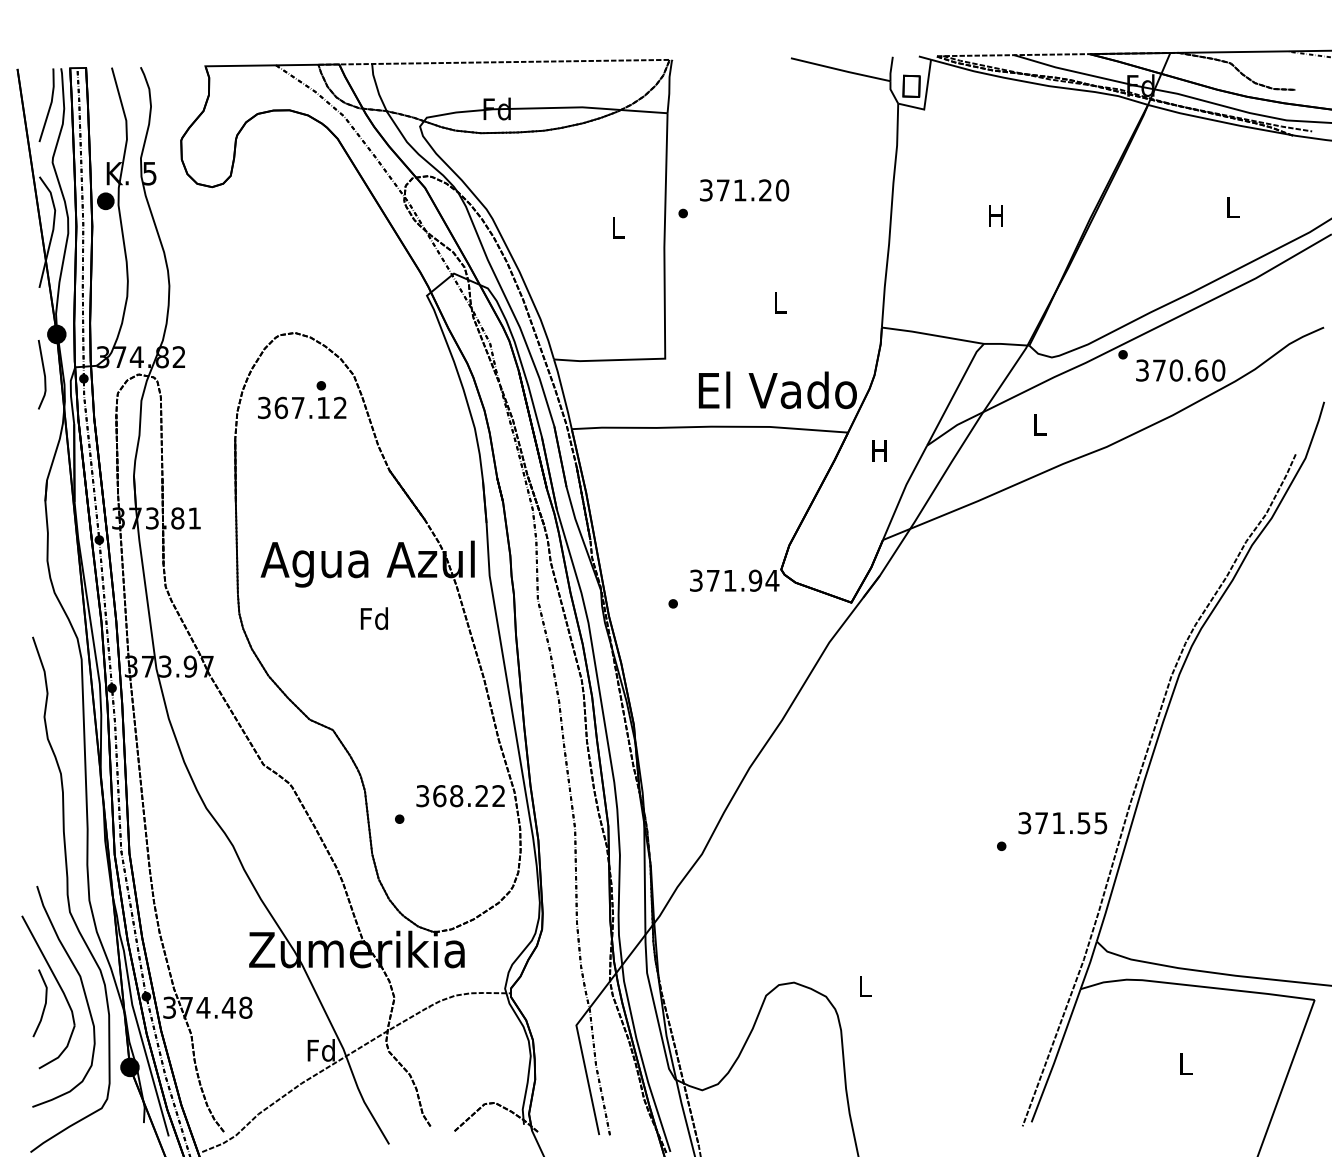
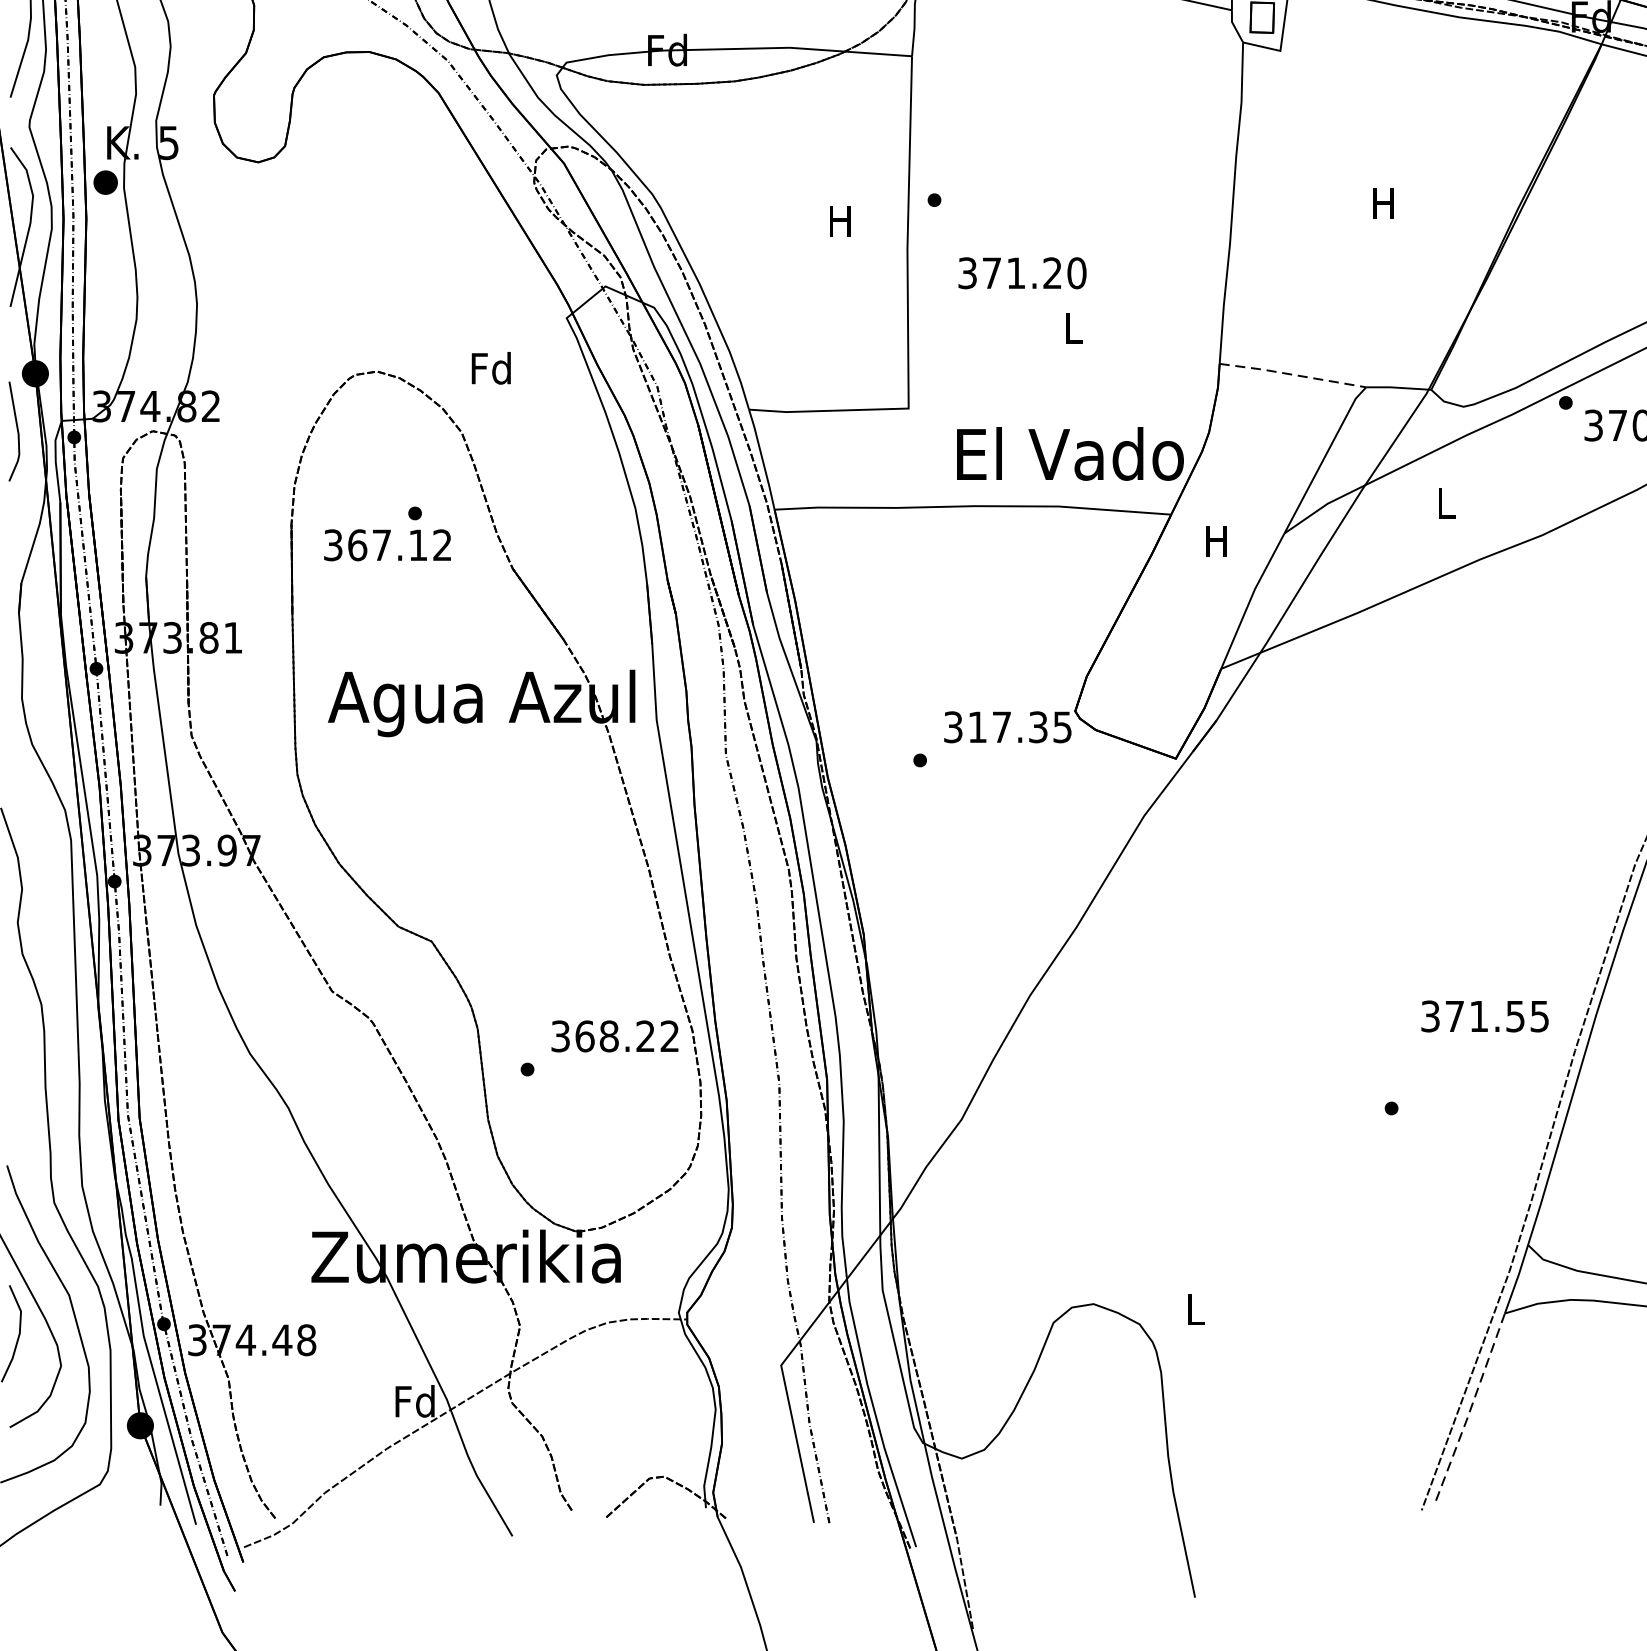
text: (744, 190) -> (1022, 273), moved
text: (617, 227) -> (840, 220), L -> H
line: (932, 335) -> (1292, 375), solid -> dashed
text: (302, 400) -> (388, 534), moved
text: (743, 580) -> (1021, 726), 371.94 -> 317.35
text: (373, 618) -> (489, 368), moved
text: (1062, 823) -> (1484, 1016), moved
line: (1056, 1056) -> (1470, 1410), solid -> dashed

